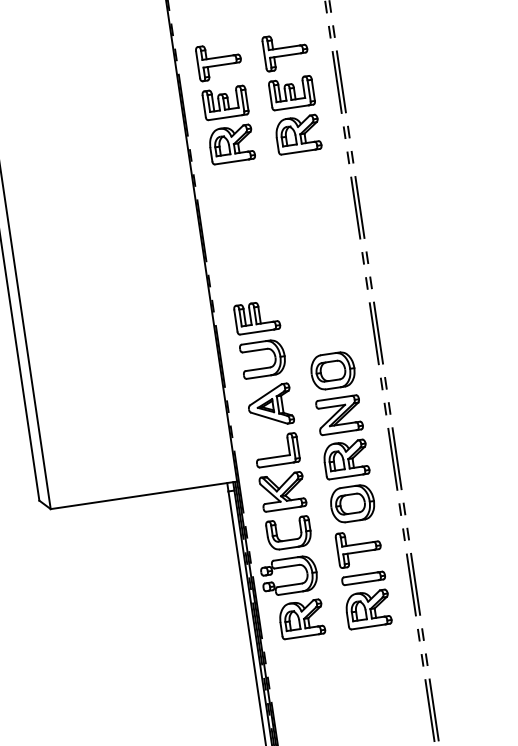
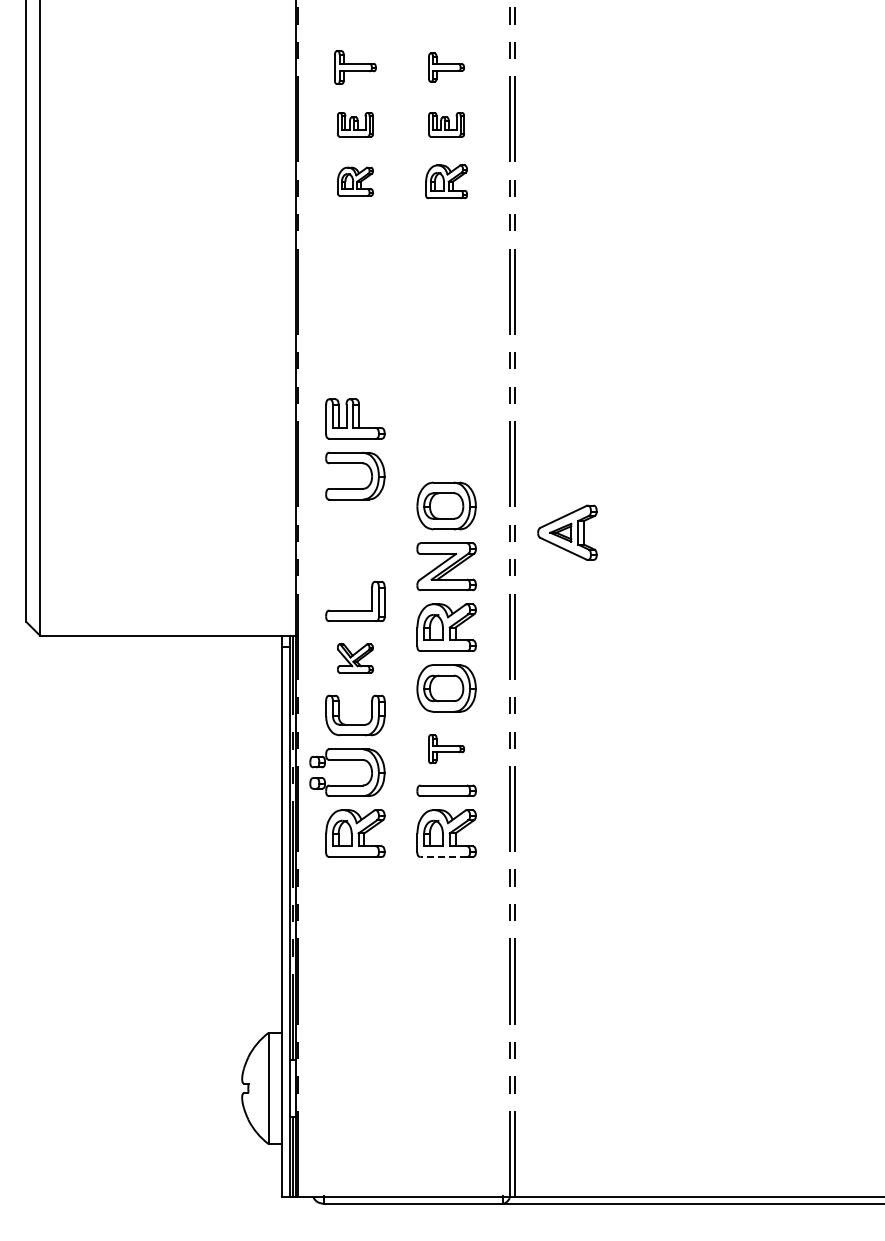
part: (285, 51) -> (446, 67), size x0.6
part: (219, 61) -> (355, 67), size x0.7
part: (291, 93) -> (446, 124), size x0.6
part: (225, 102) -> (355, 124), size x0.6
part: (297, 134) -> (446, 181), size x0.7
part: (231, 144) -> (355, 181), size x0.6
part: (270, 405) -> (567, 532), moved
part: (283, 491) -> (355, 658), size x0.6
part: (358, 547) -> (446, 748), size x0.6
line: (368, 626) -> (443, 856), solid -> dashed

